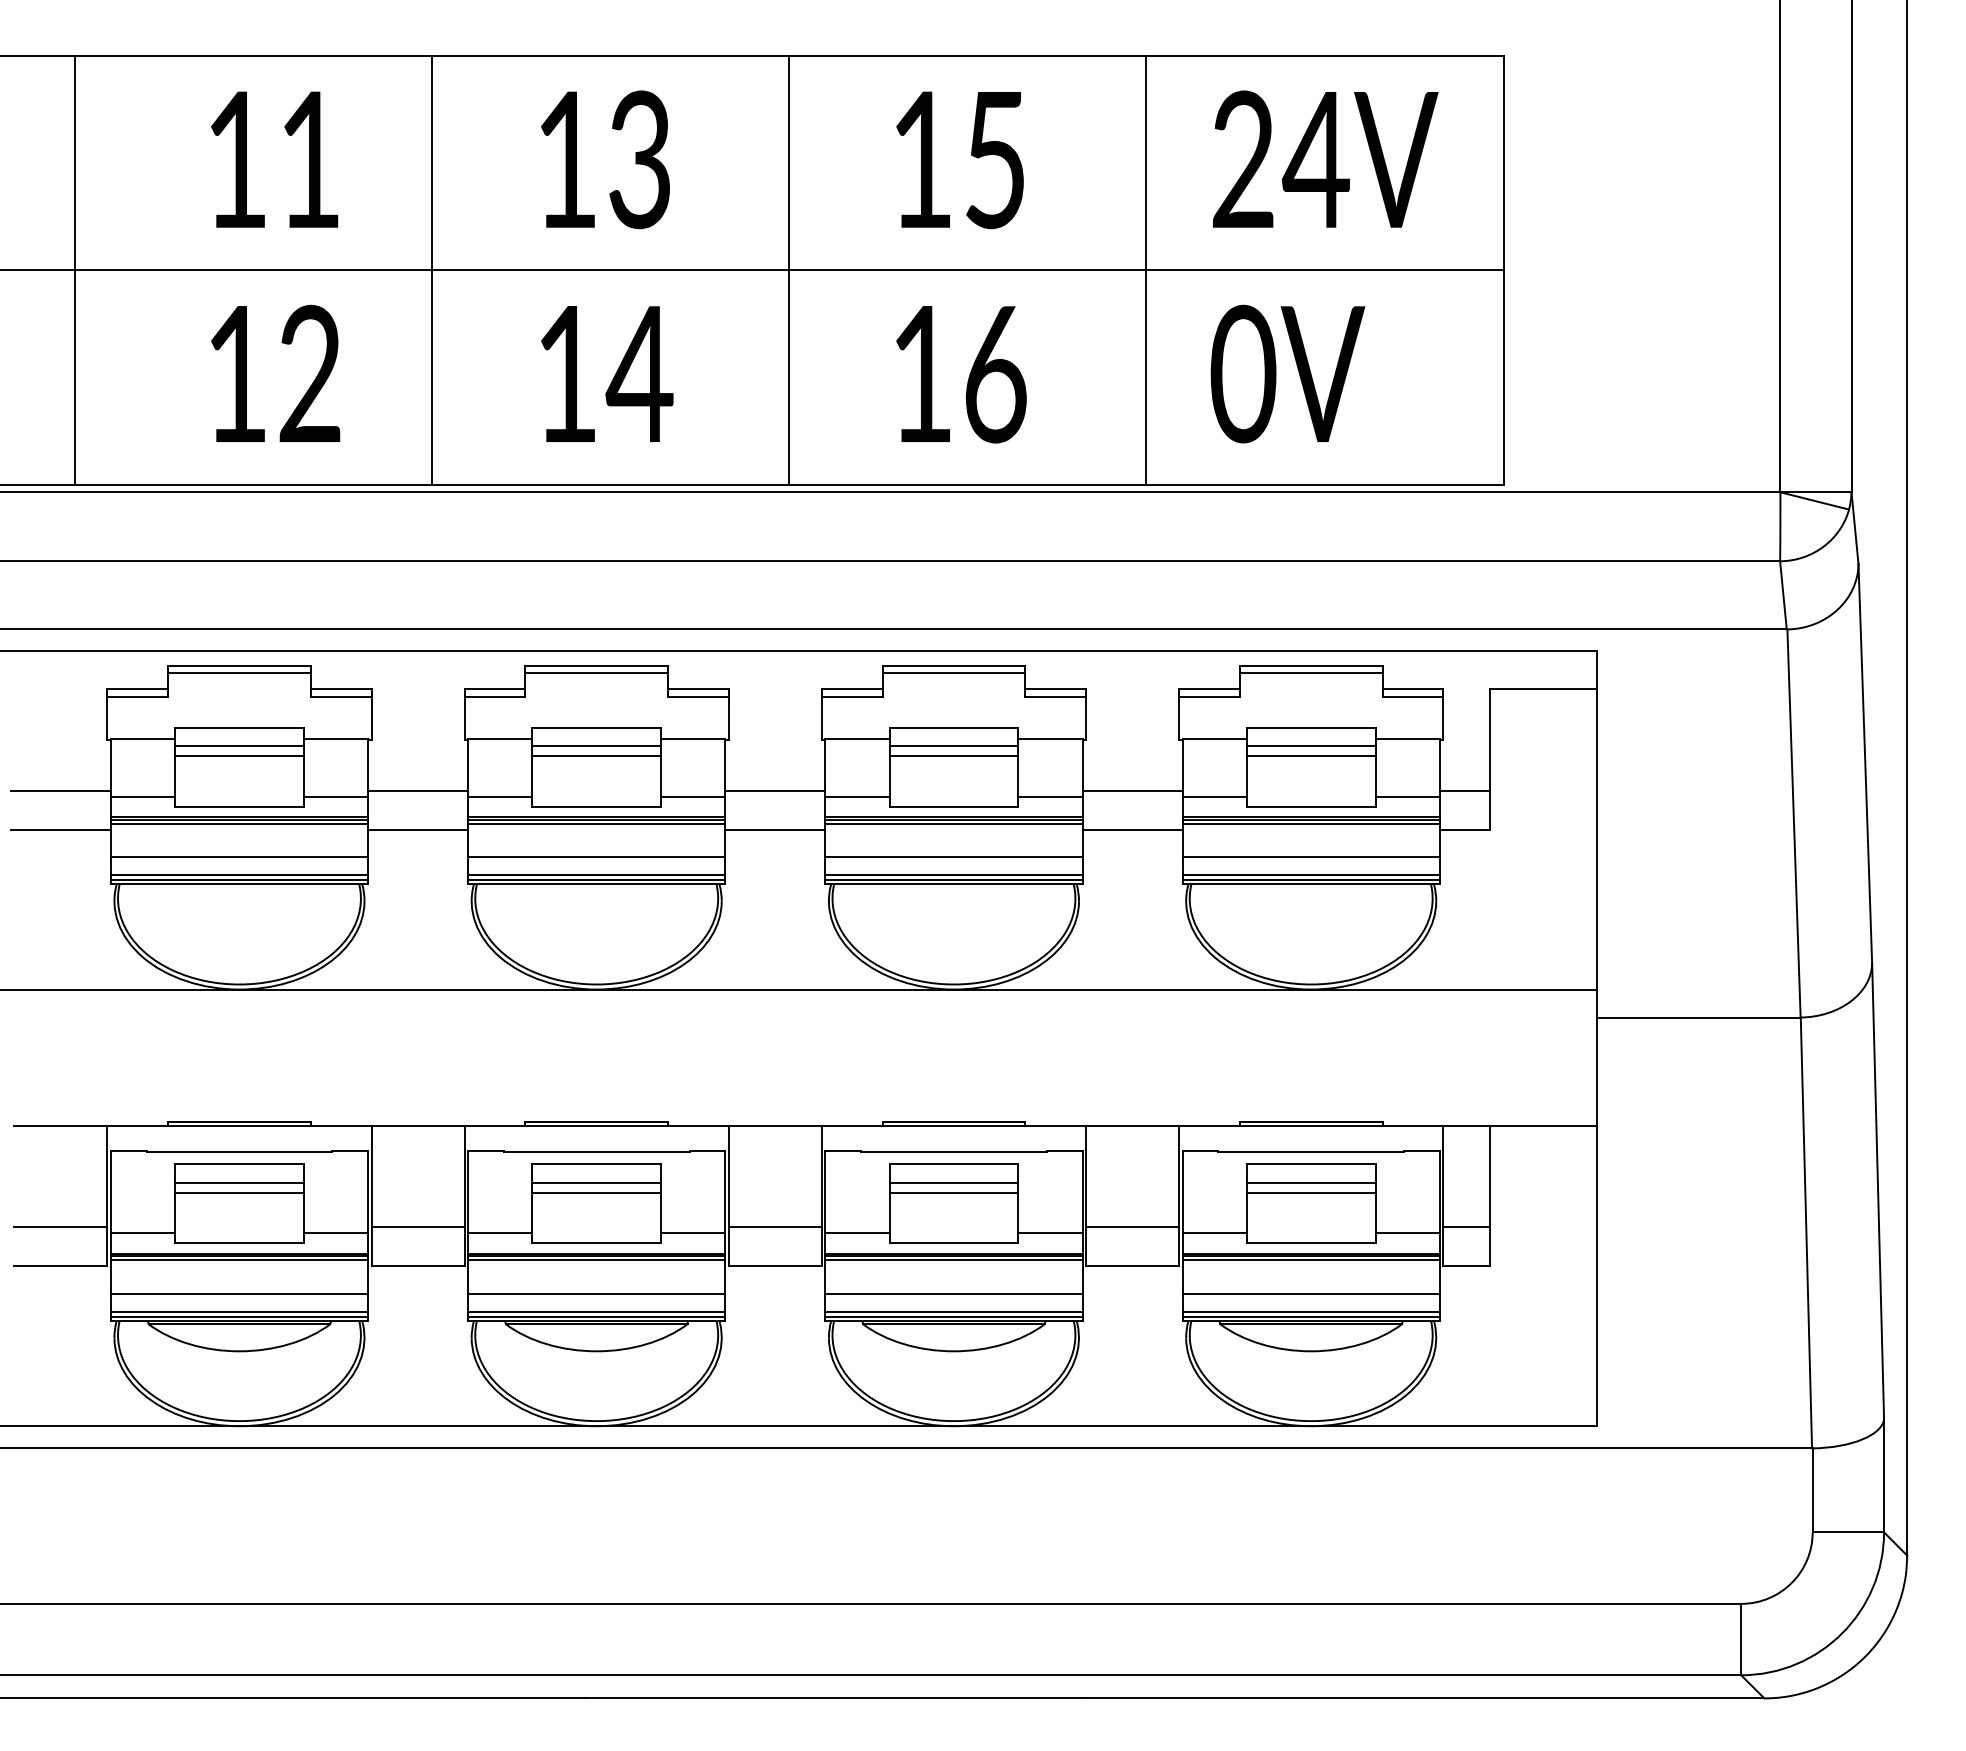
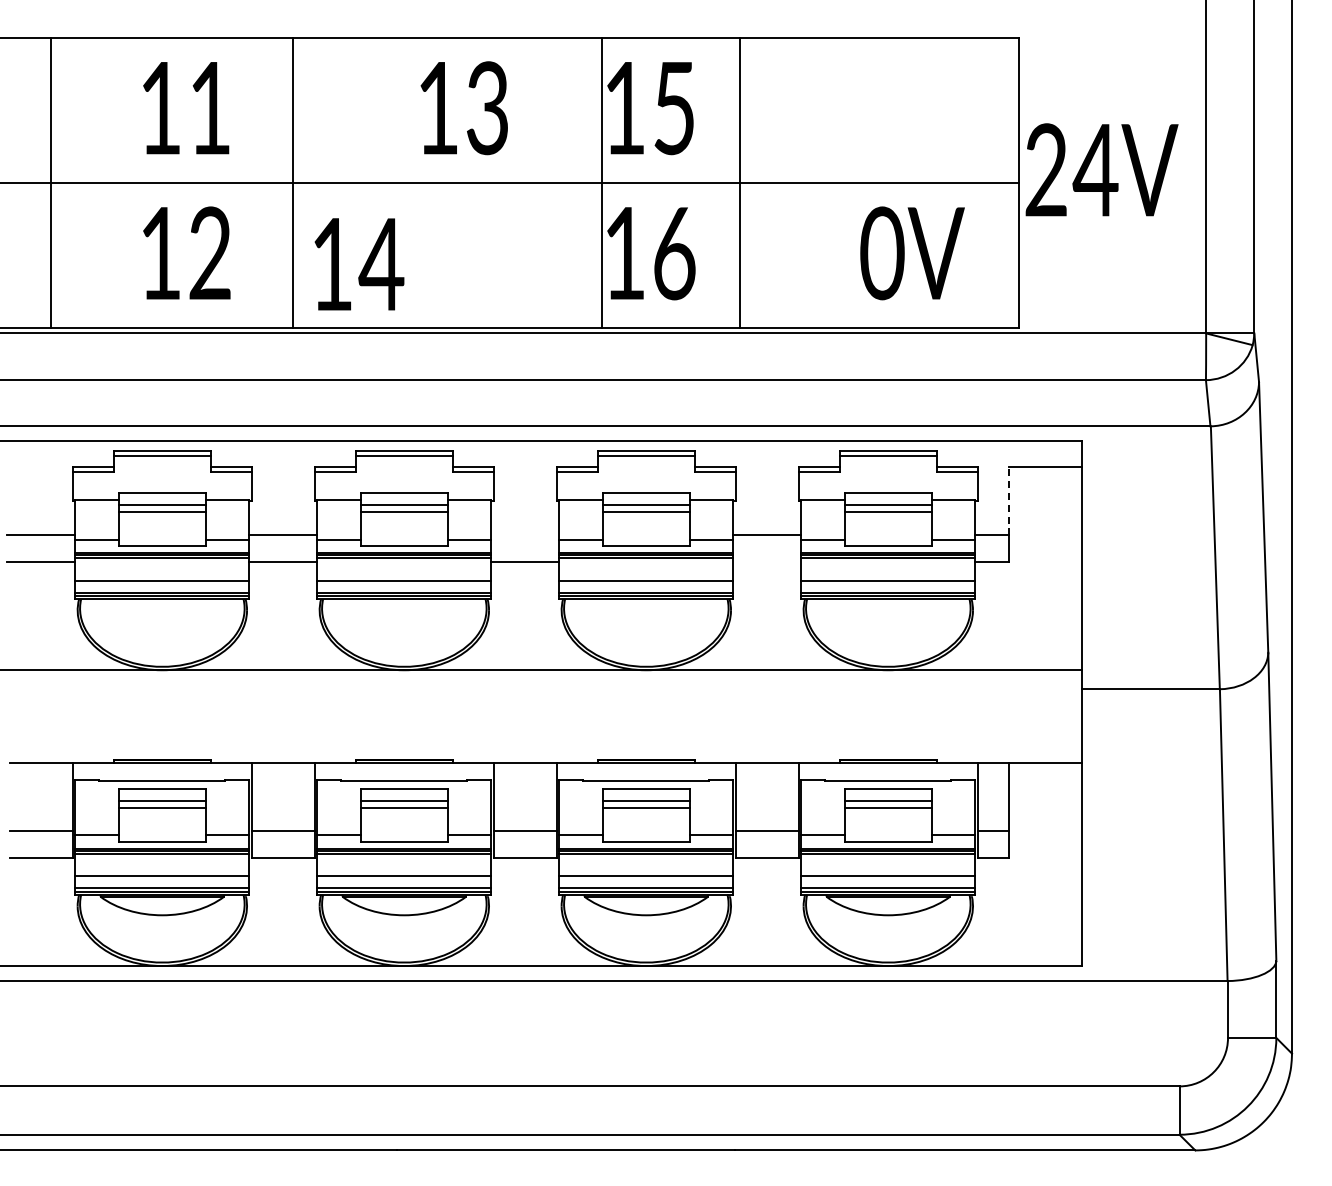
text: (1324, 158) -> (1101, 169), moved
text: (604, 160) -> (463, 108), moved
line: (788, 269) -> (601, 182), moved
line: (1146, 269) -> (739, 182), moved
text: (607, 374) -> (359, 264), moved
text: (1287, 374) -> (912, 253), moved
line: (1490, 738) -> (1009, 500), solid -> dashed
line: (775, 790) -> (525, 535), removed
line: (1132, 828) -> (767, 561), removed

